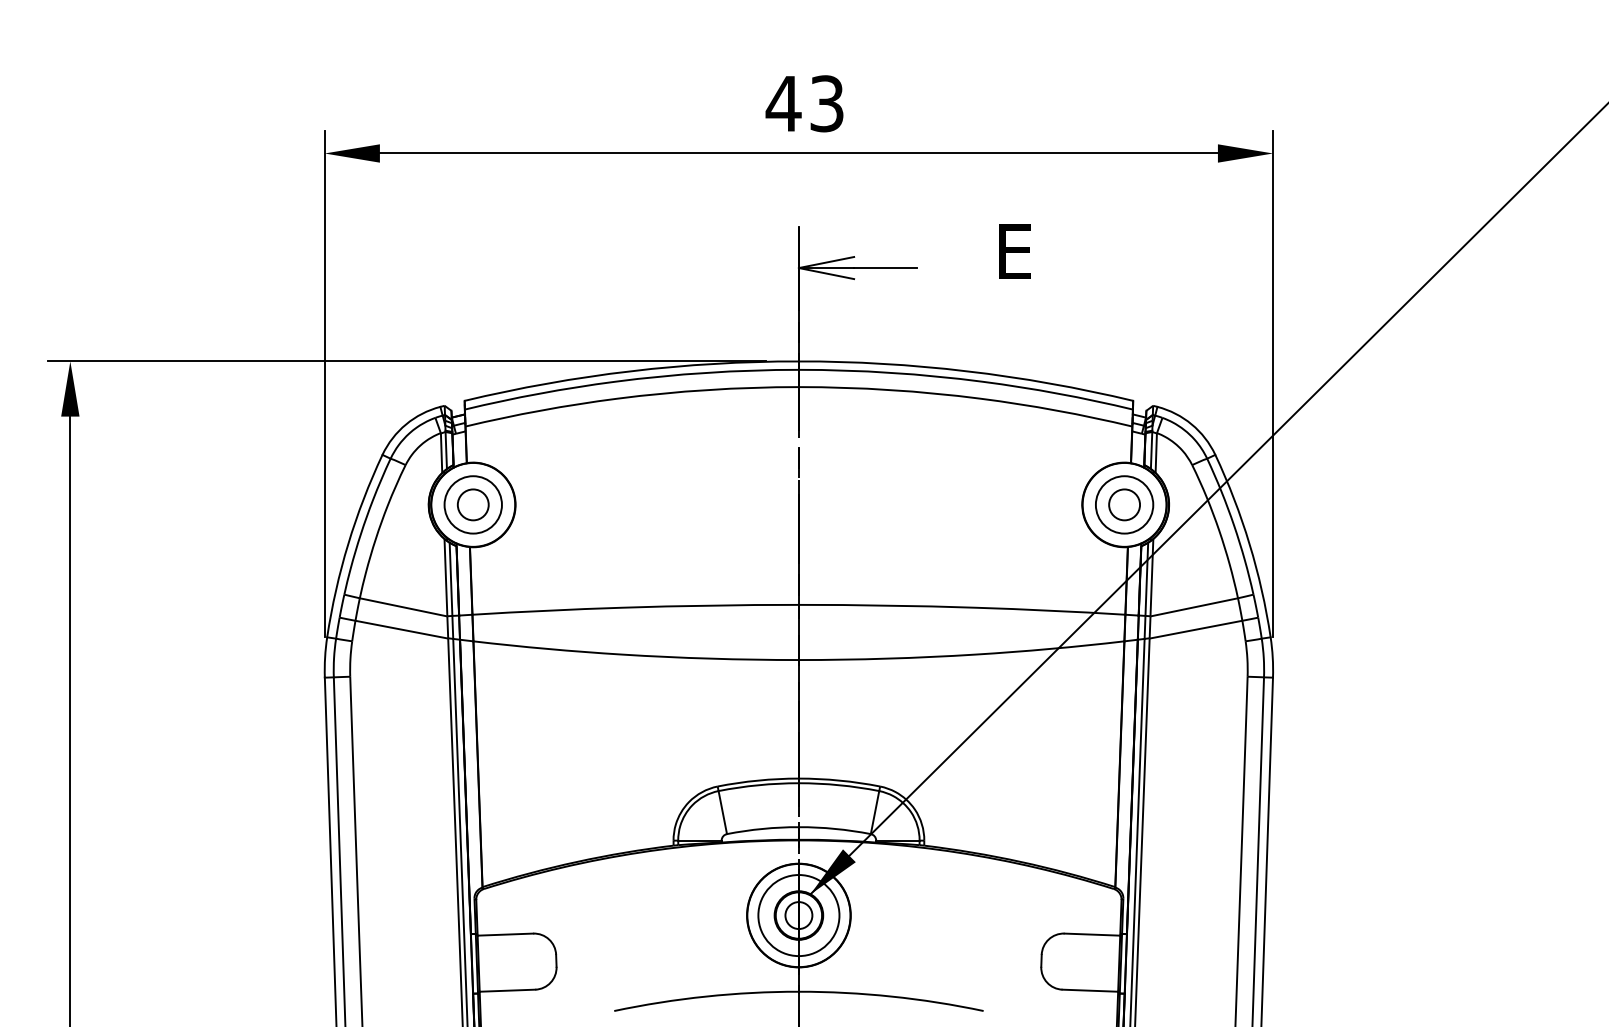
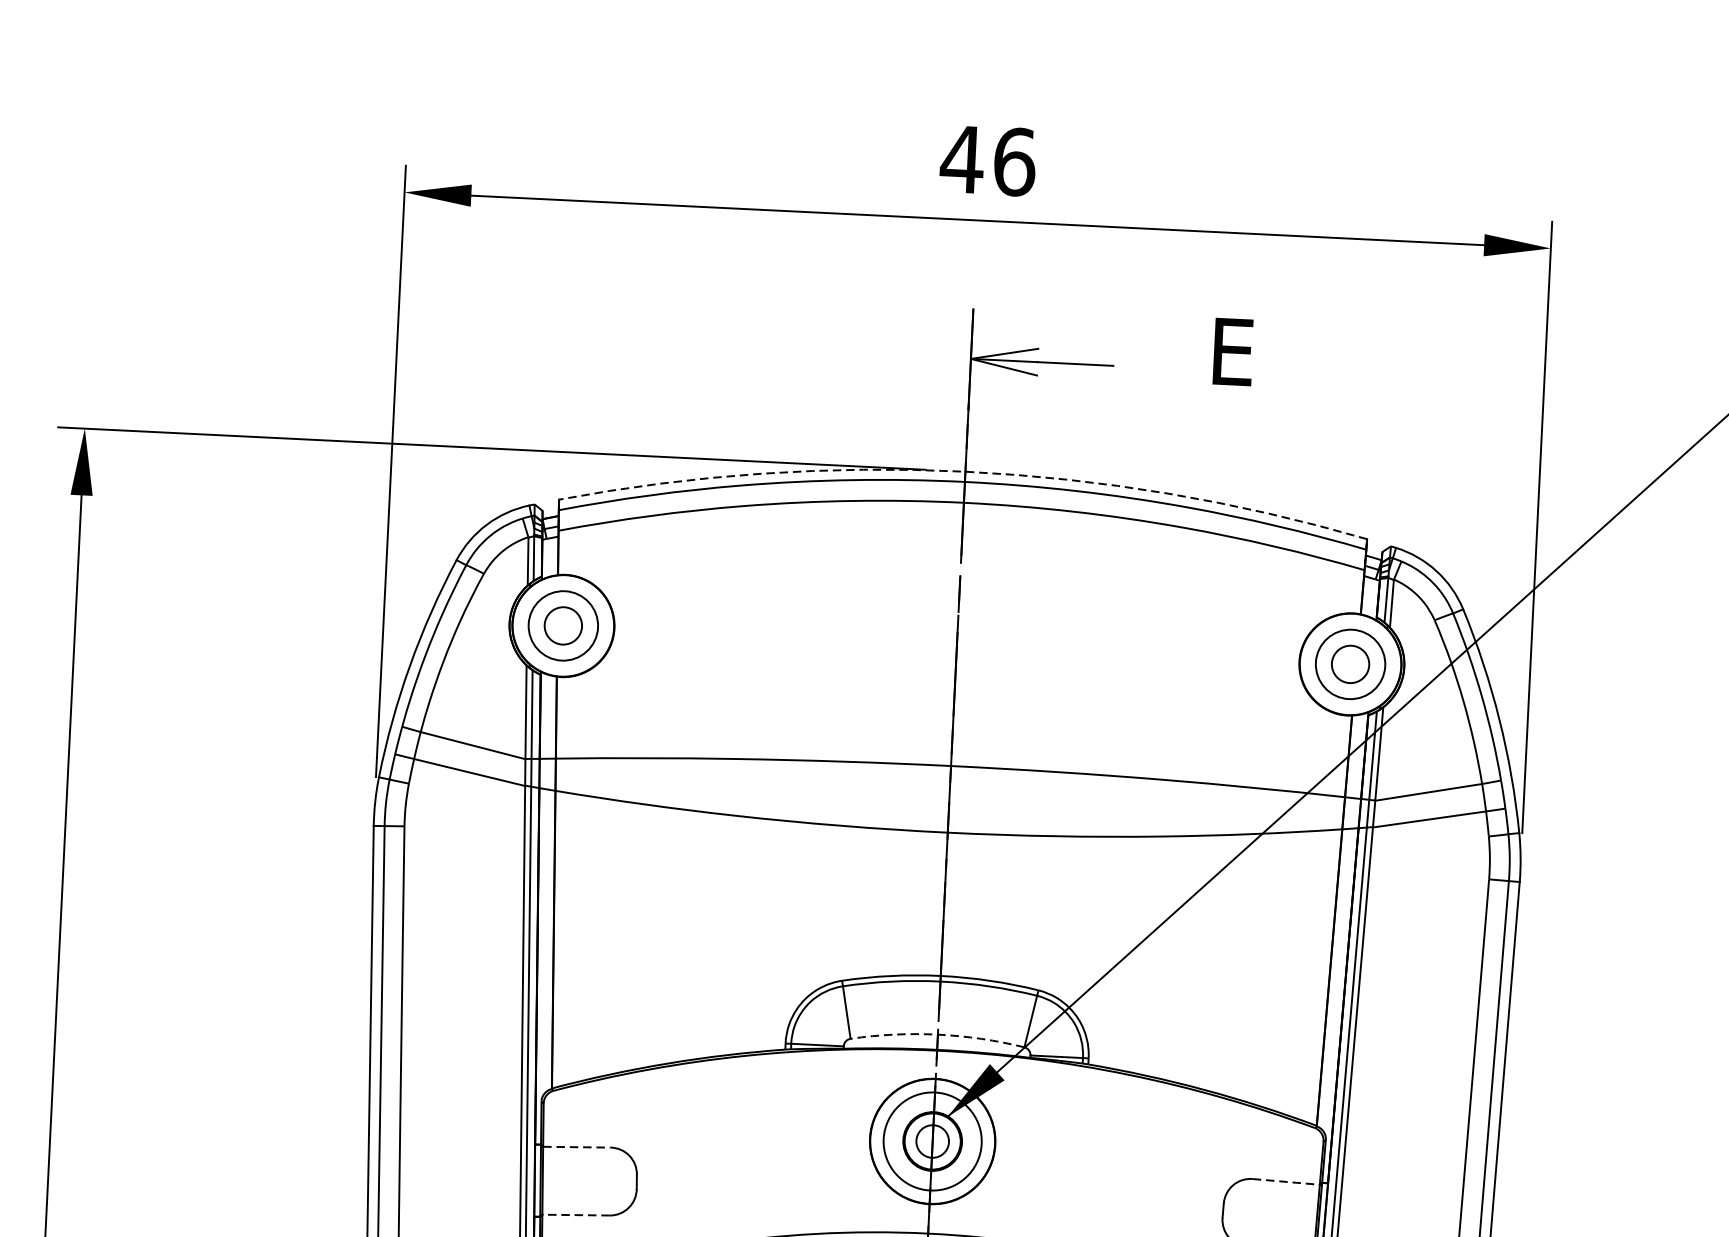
text: (827, 103) -> (1015, 161), 43 -> 46
arc: (798, 361) -> (964, 471), solid -> dashed
arc: (798, 827) -> (937, 1035), solid -> dashed
line: (505, 934) -> (576, 1147), solid -> dashed
line: (1092, 934) -> (1286, 1181), solid -> dashed
line: (507, 990) -> (576, 1214), solid -> dashed

